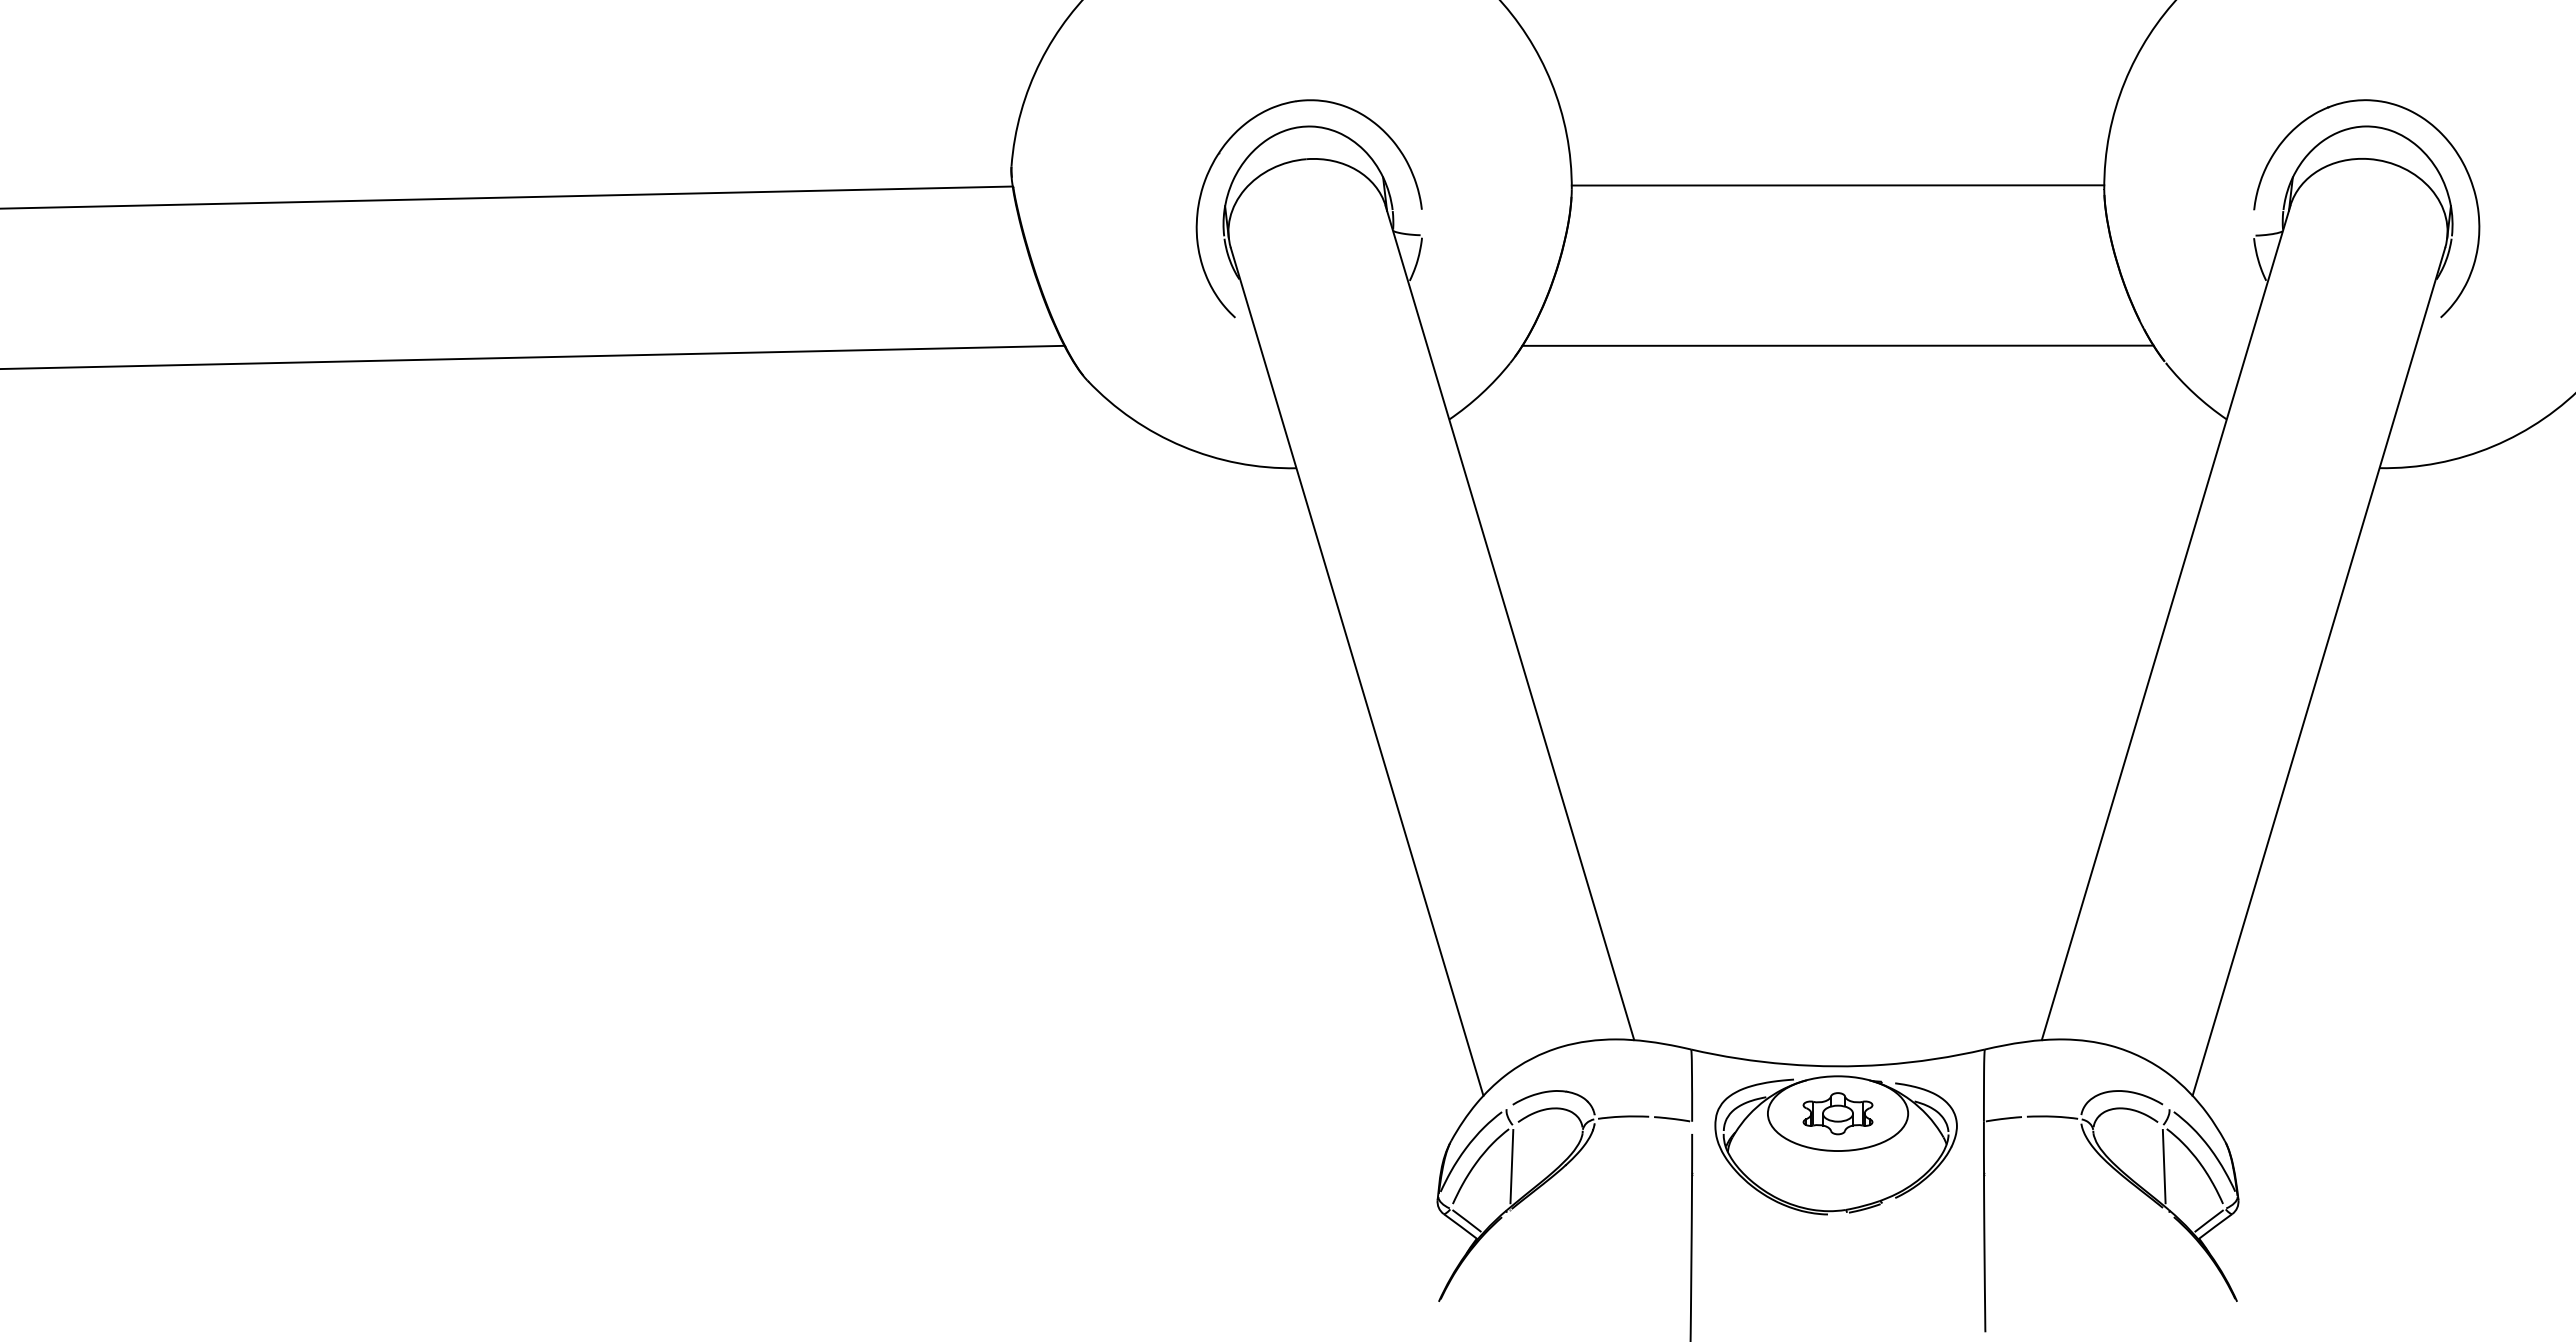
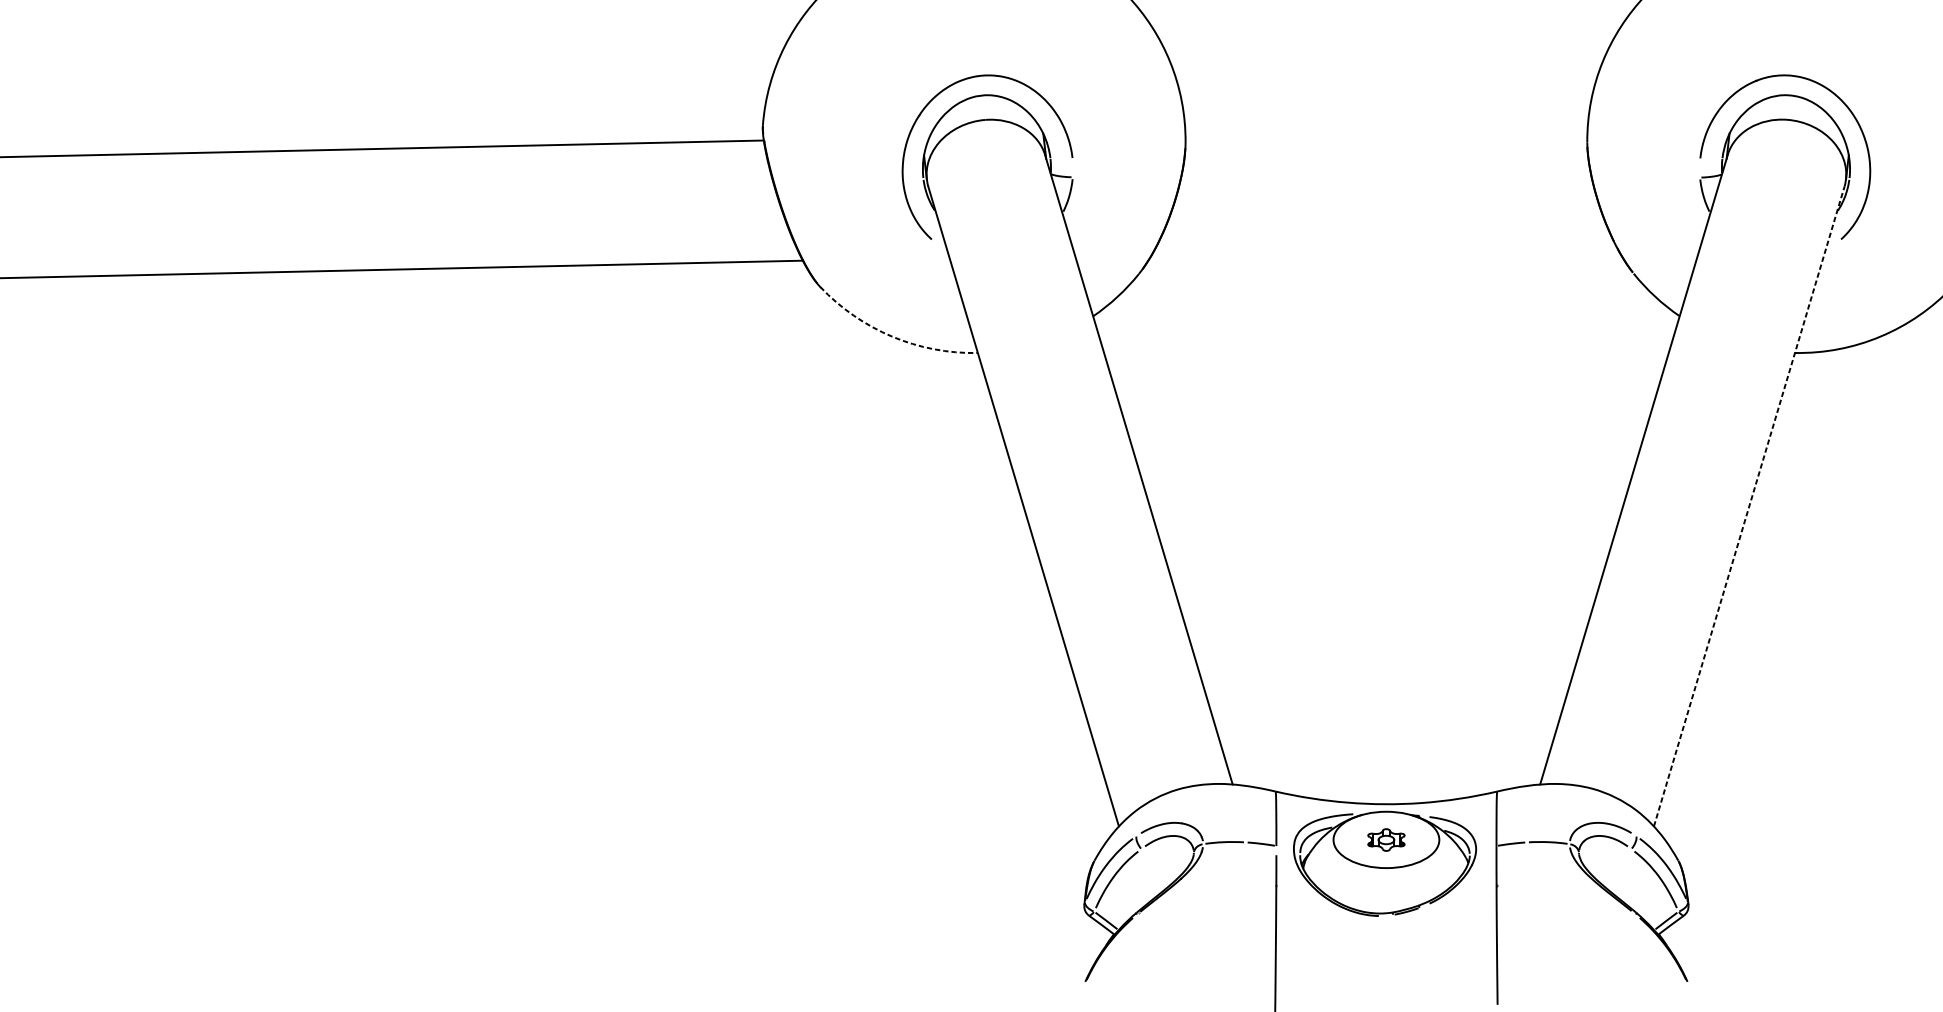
line: (1837, 185) -> (1386, 139), removed
line: (1837, 345) -> (1386, 260), removed
arc: (1182, 446) -> (891, 336), solid -> dashed
line: (2319, 671) -> (1749, 506), solid -> dashed
part: (1837, 1113) -> (1386, 839), size x0.7
line: (1511, 1166) -> (1140, 879), removed
line: (2163, 1166) -> (1631, 879), removed

